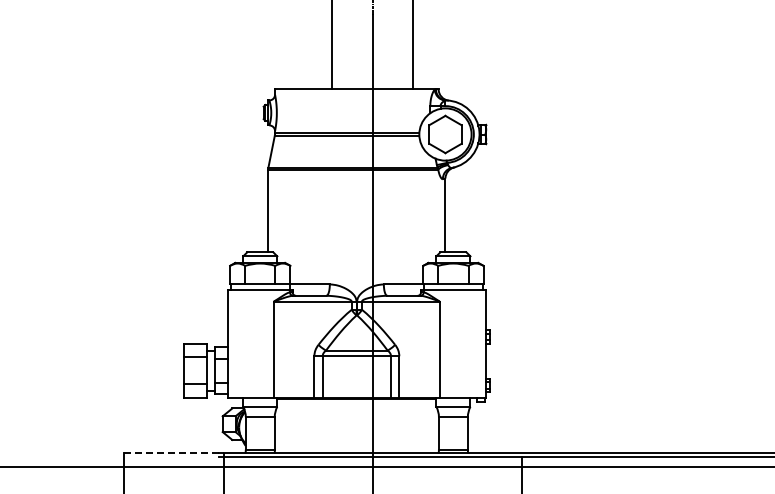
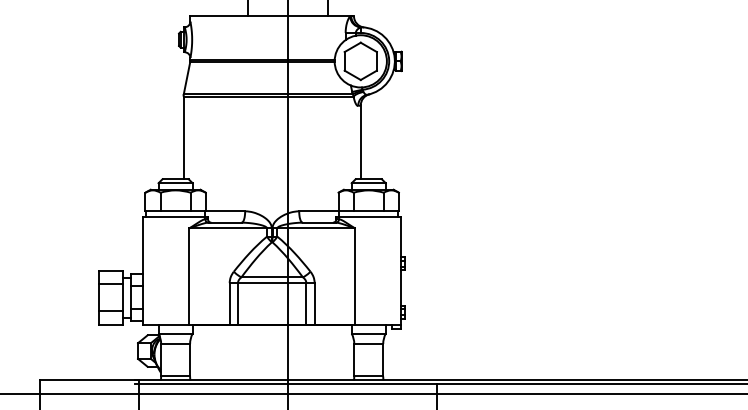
line: (174, 453) -> (89, 380), dashed -> solid

